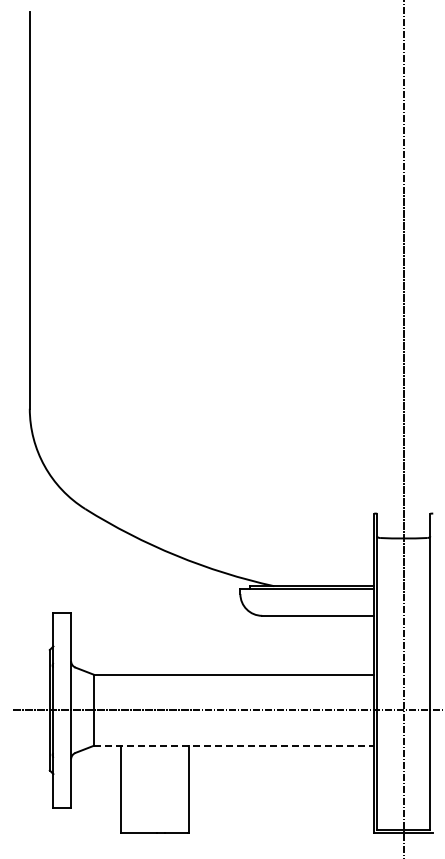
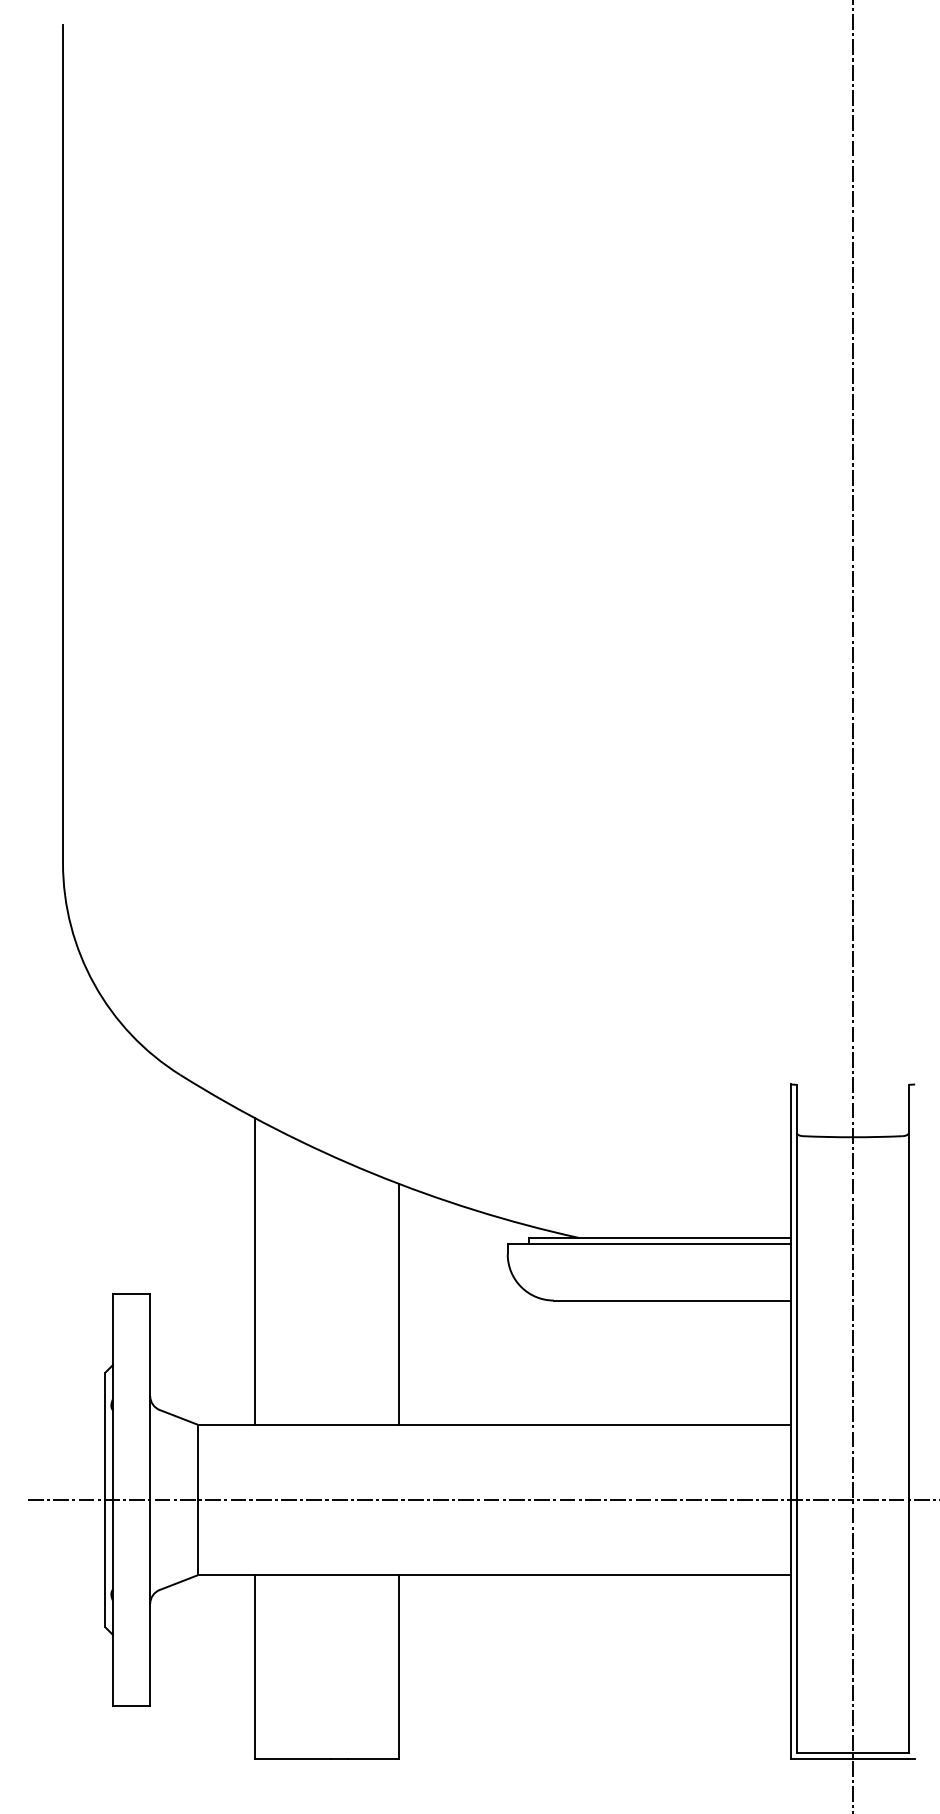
line: (120, 601) -> (254, 1270), added
line: (189, 617) -> (400, 1304), added
line: (234, 745) -> (495, 1574), dashed -> solid

